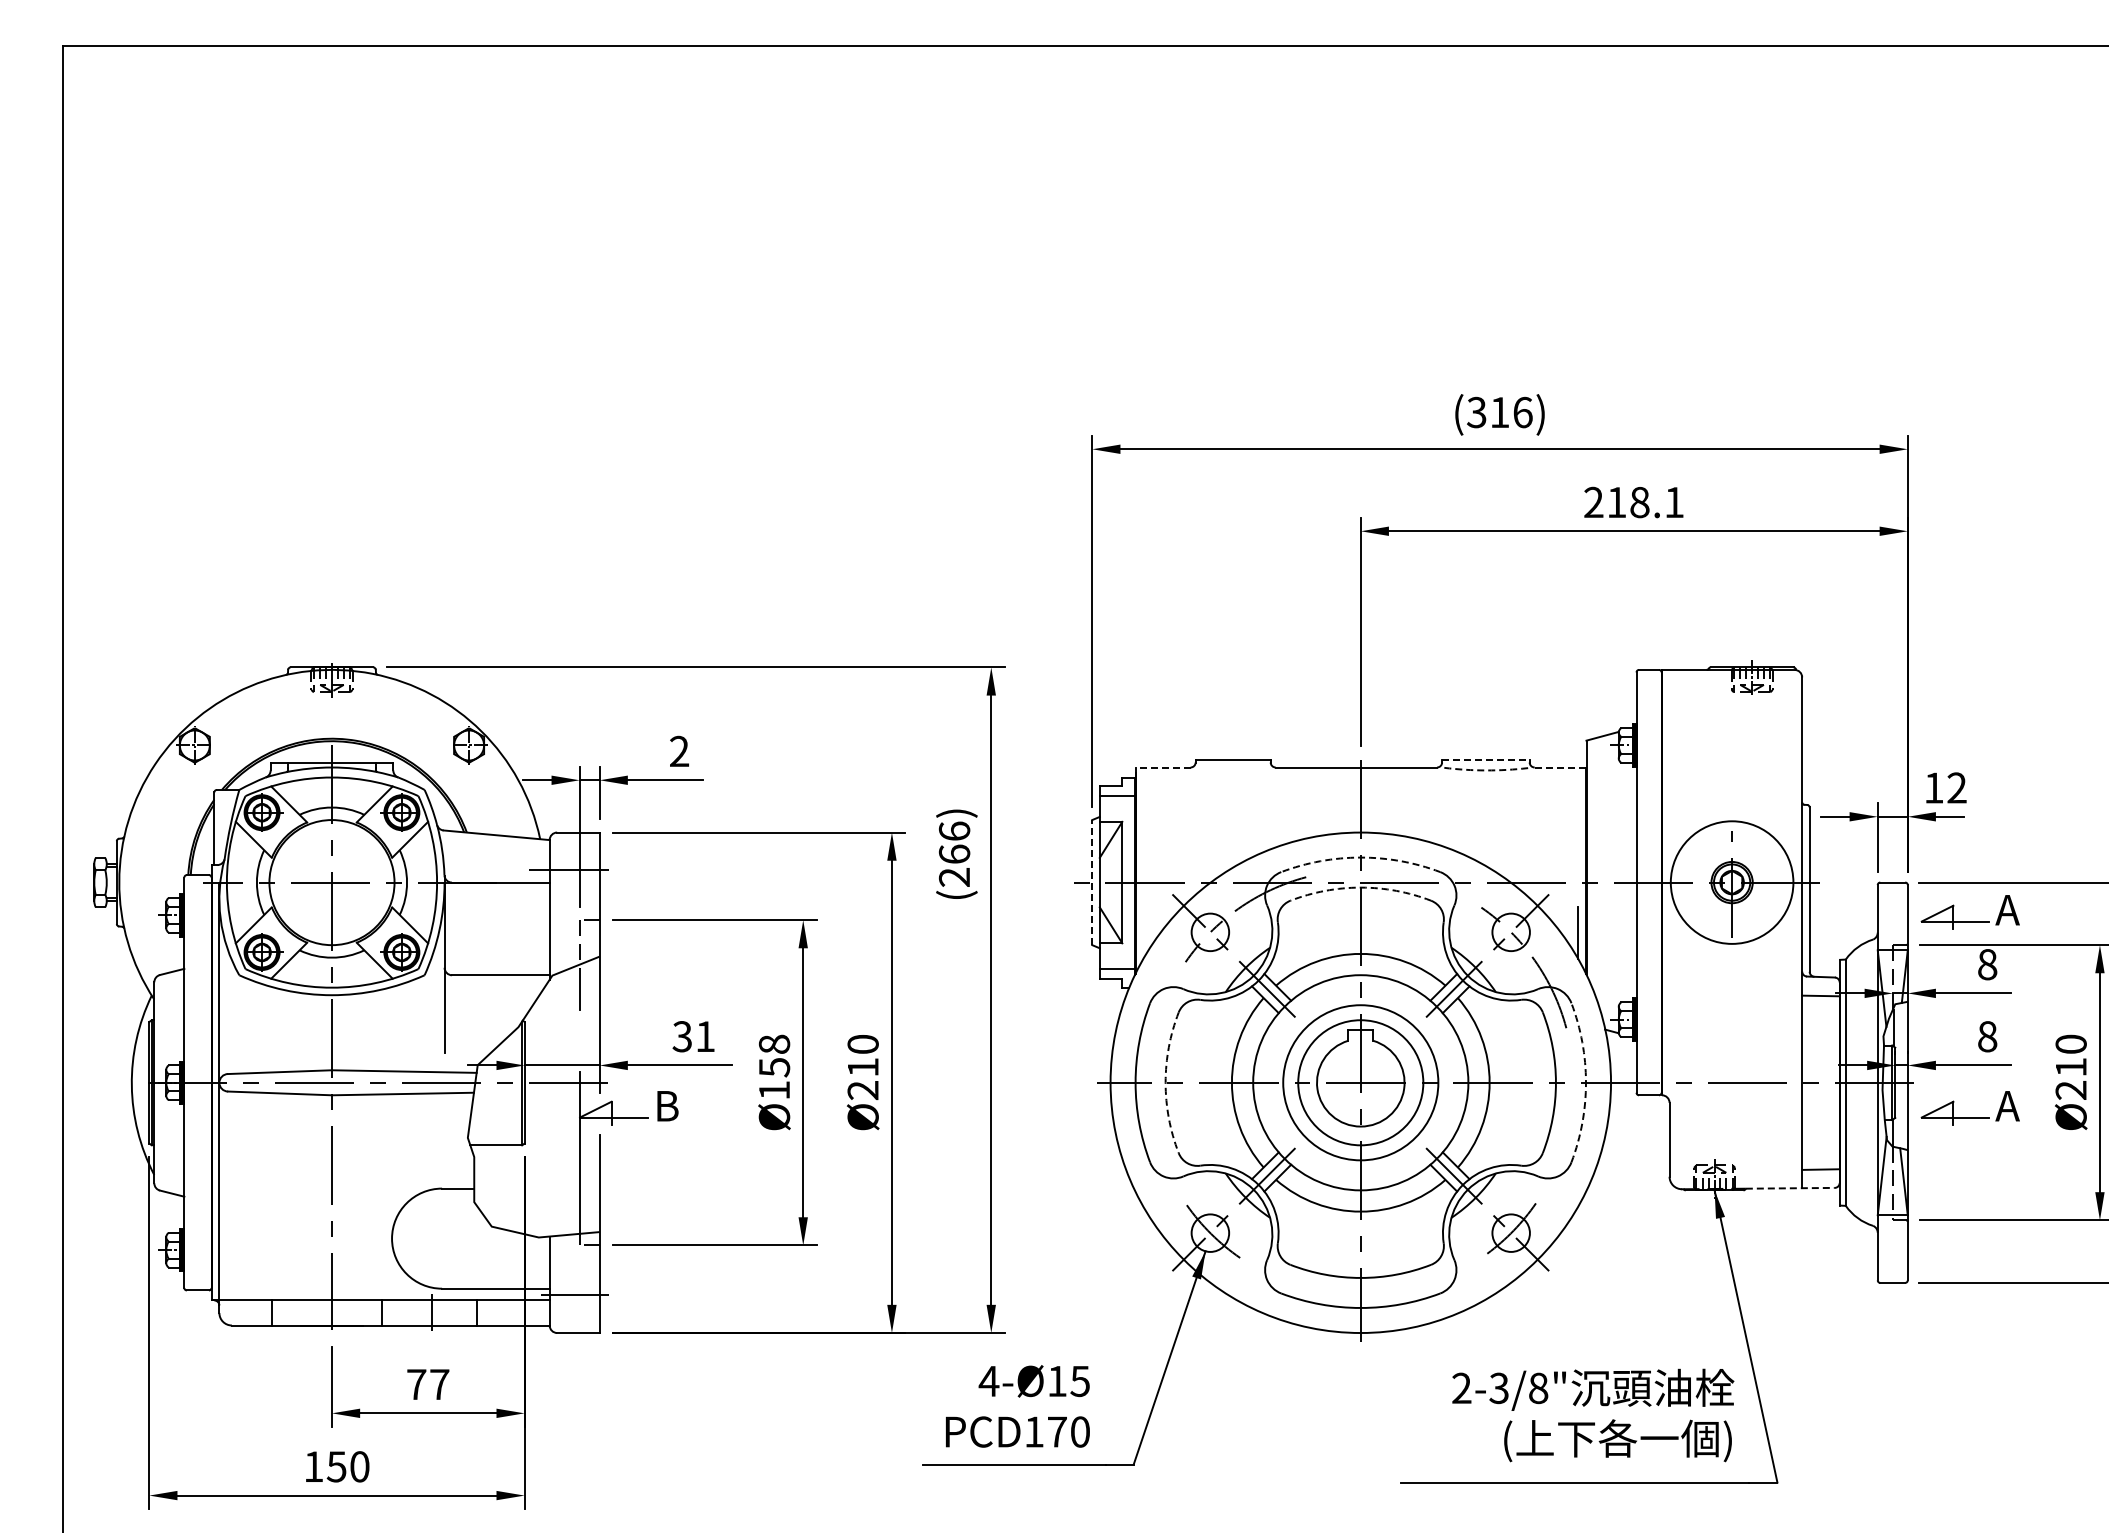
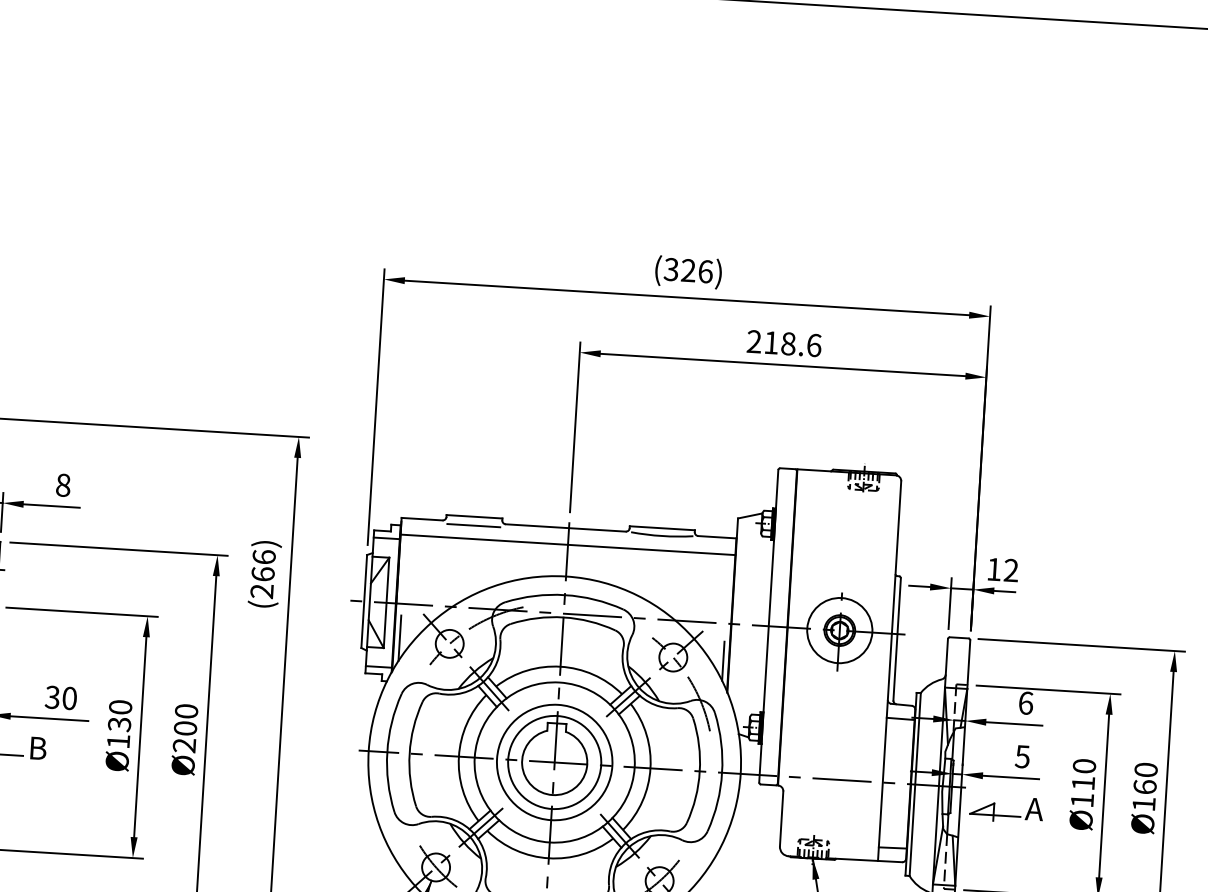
text: (1499, 411) -> (688, 269), (316) -> (326)
text: (1674, 502) -> (814, 345), 218.1 -> 218.6
text: (679, 751) -> (63, 485), 2 -> 8
line: (1485, 760) -> (662, 528), dashed -> solid
line: (1163, 767) -> (422, 519), dashed -> solid
line: (1560, 767) -> (717, 537), dashed -> solid
arc: (1486, 770) -> (662, 536), dashed -> solid
line: (1232, 771) -> (473, 525), added
line: (1360, 789) -> (567, 544), added
arc: (1360, 857) -> (564, 595), dashed -> solid
line: (1092, 882) -> (364, 601), dashed -> solid
circle: (1731, 882) -> (839, 630), size x0.71
arc: (1360, 887) -> (563, 617), dashed -> solid
part: (1969, 921) -> (1014, 670), removed
line: (1143, 928) -> (400, 637), added
text: (1987, 964) -> (1025, 703), 8 -> 6
text: (705, 1036) -> (69, 698), 31 -> 30
text: (1987, 1036) -> (1022, 756), 8 -> 5
text: (774, 1055) -> (120, 715), Ø158 -> Ø130
text: (862, 1067) -> (185, 728), Ø210 -> Ø200
arc: (1165, 1082) -> (409, 753), dashed -> solid
arc: (1585, 1082) -> (721, 772), dashed -> solid
text: (2070, 1090) -> (1081, 800), Ø210 -> Ø110
line: (1790, 1188) -> (869, 860), dashed -> solid

